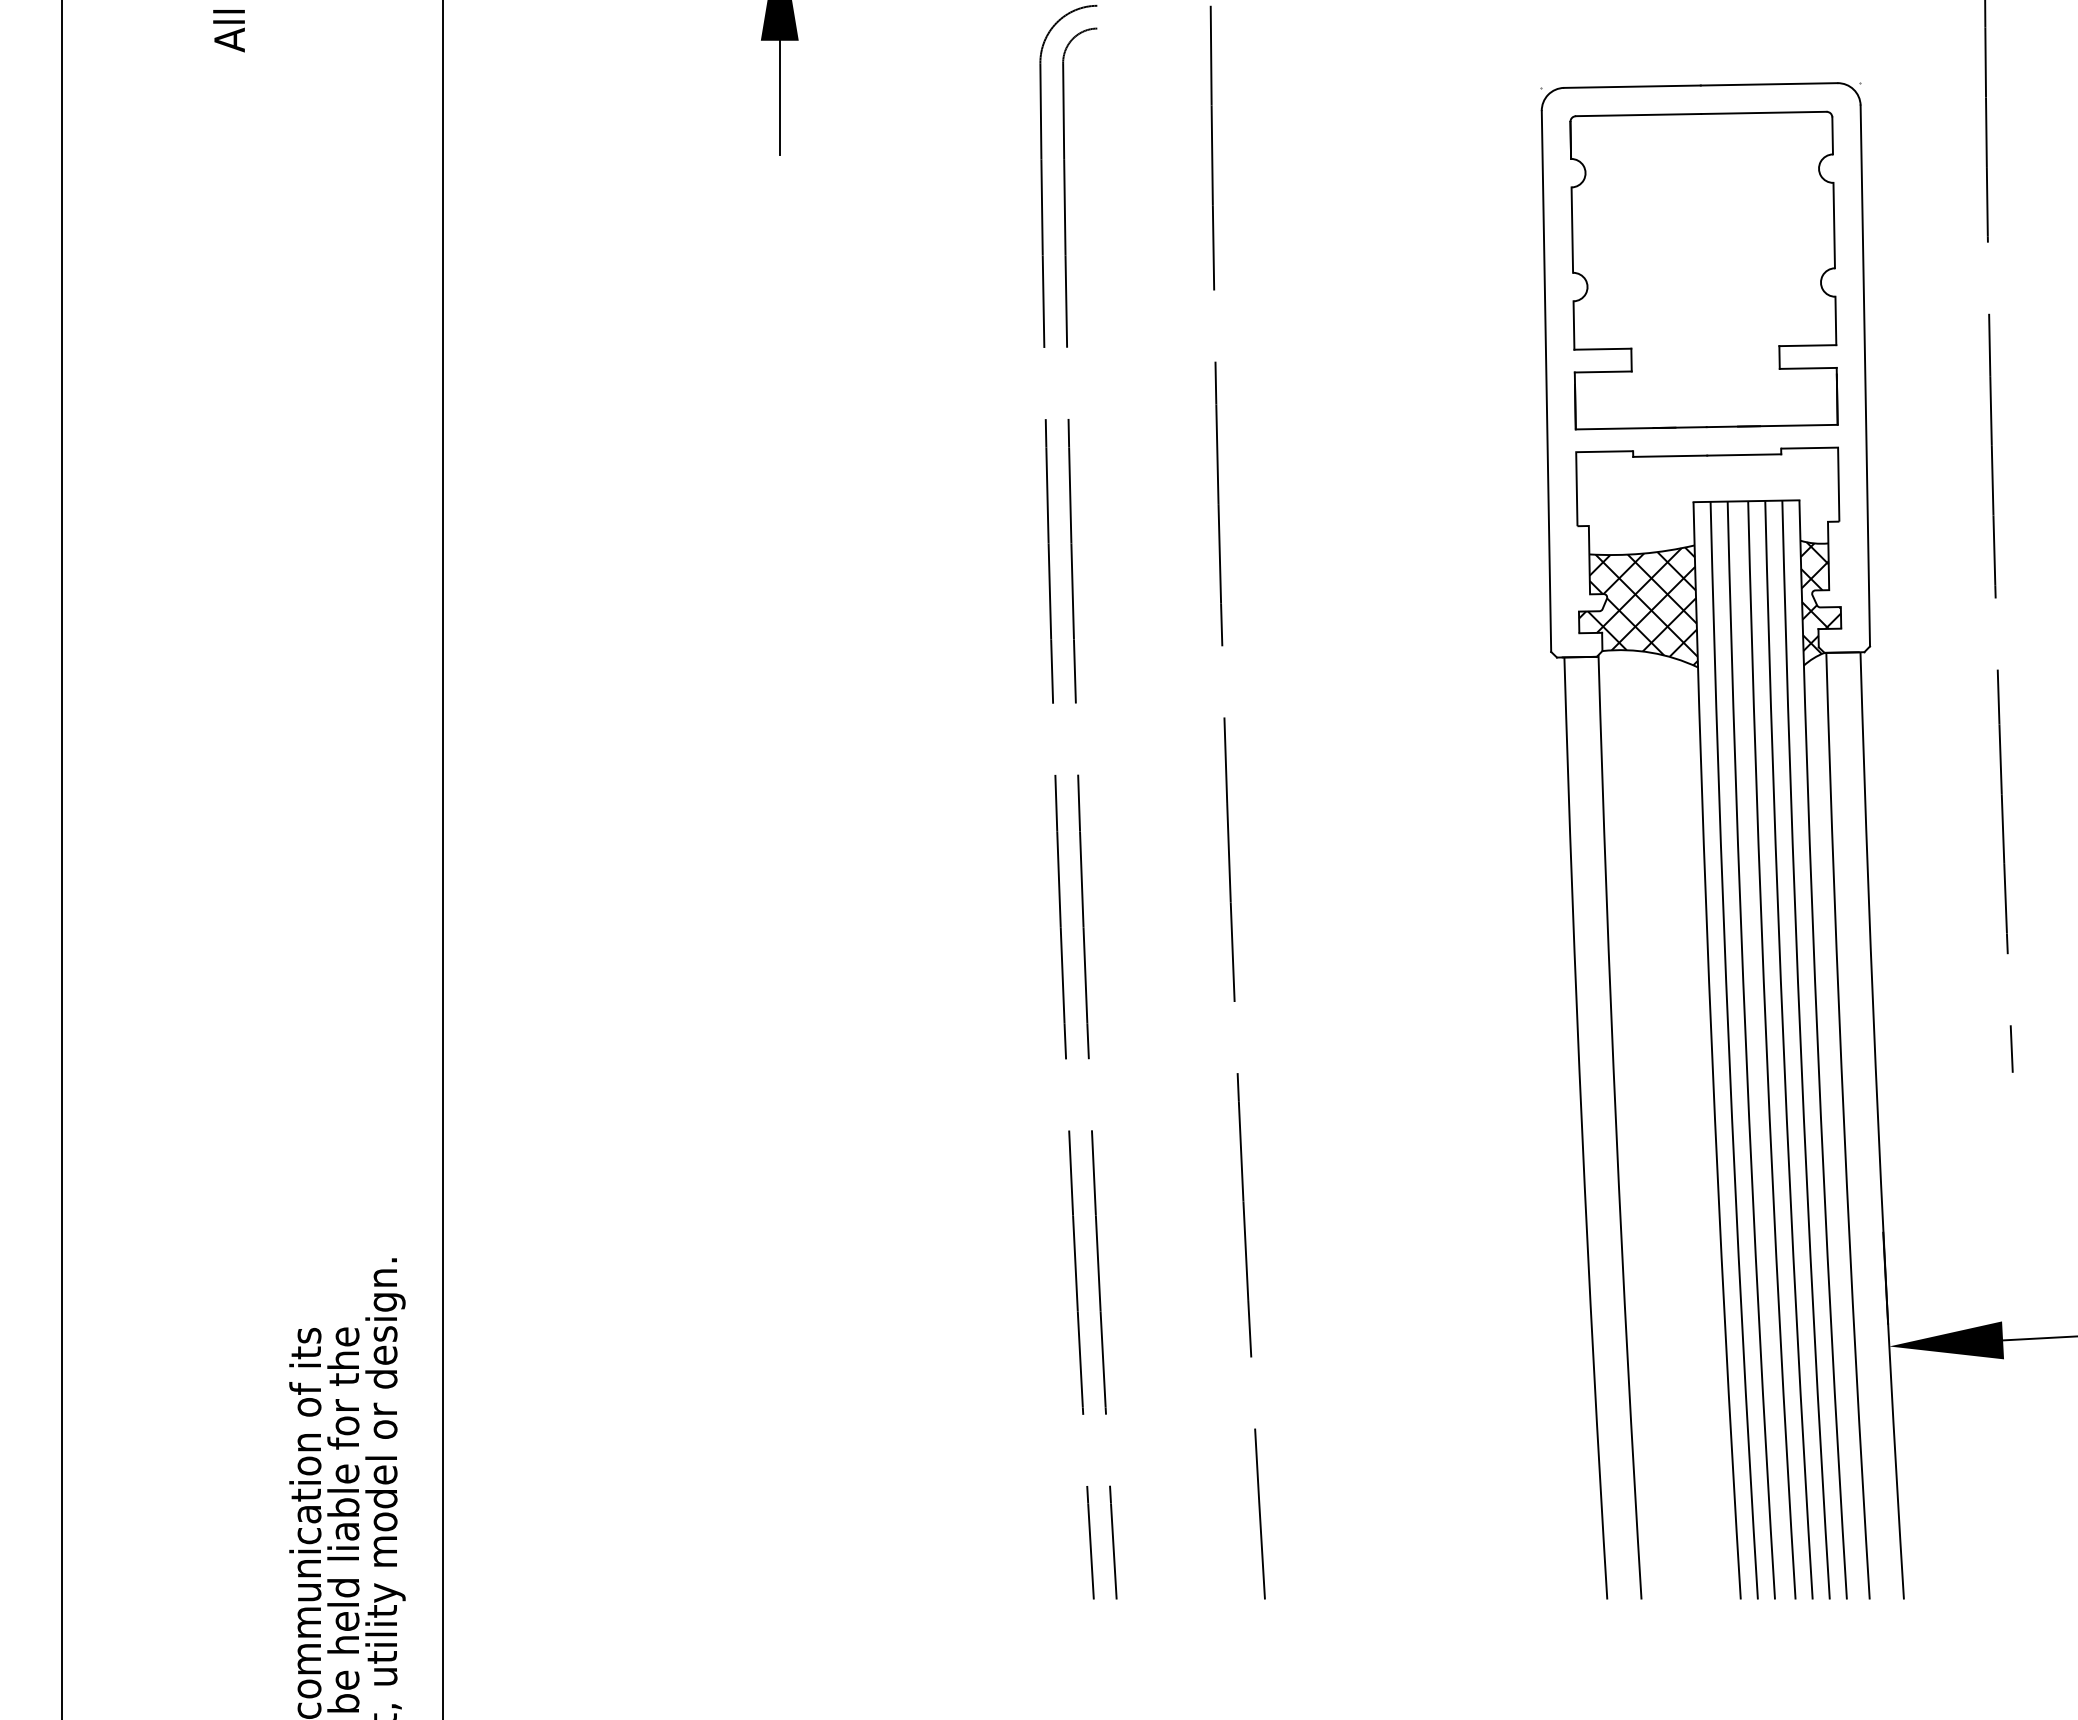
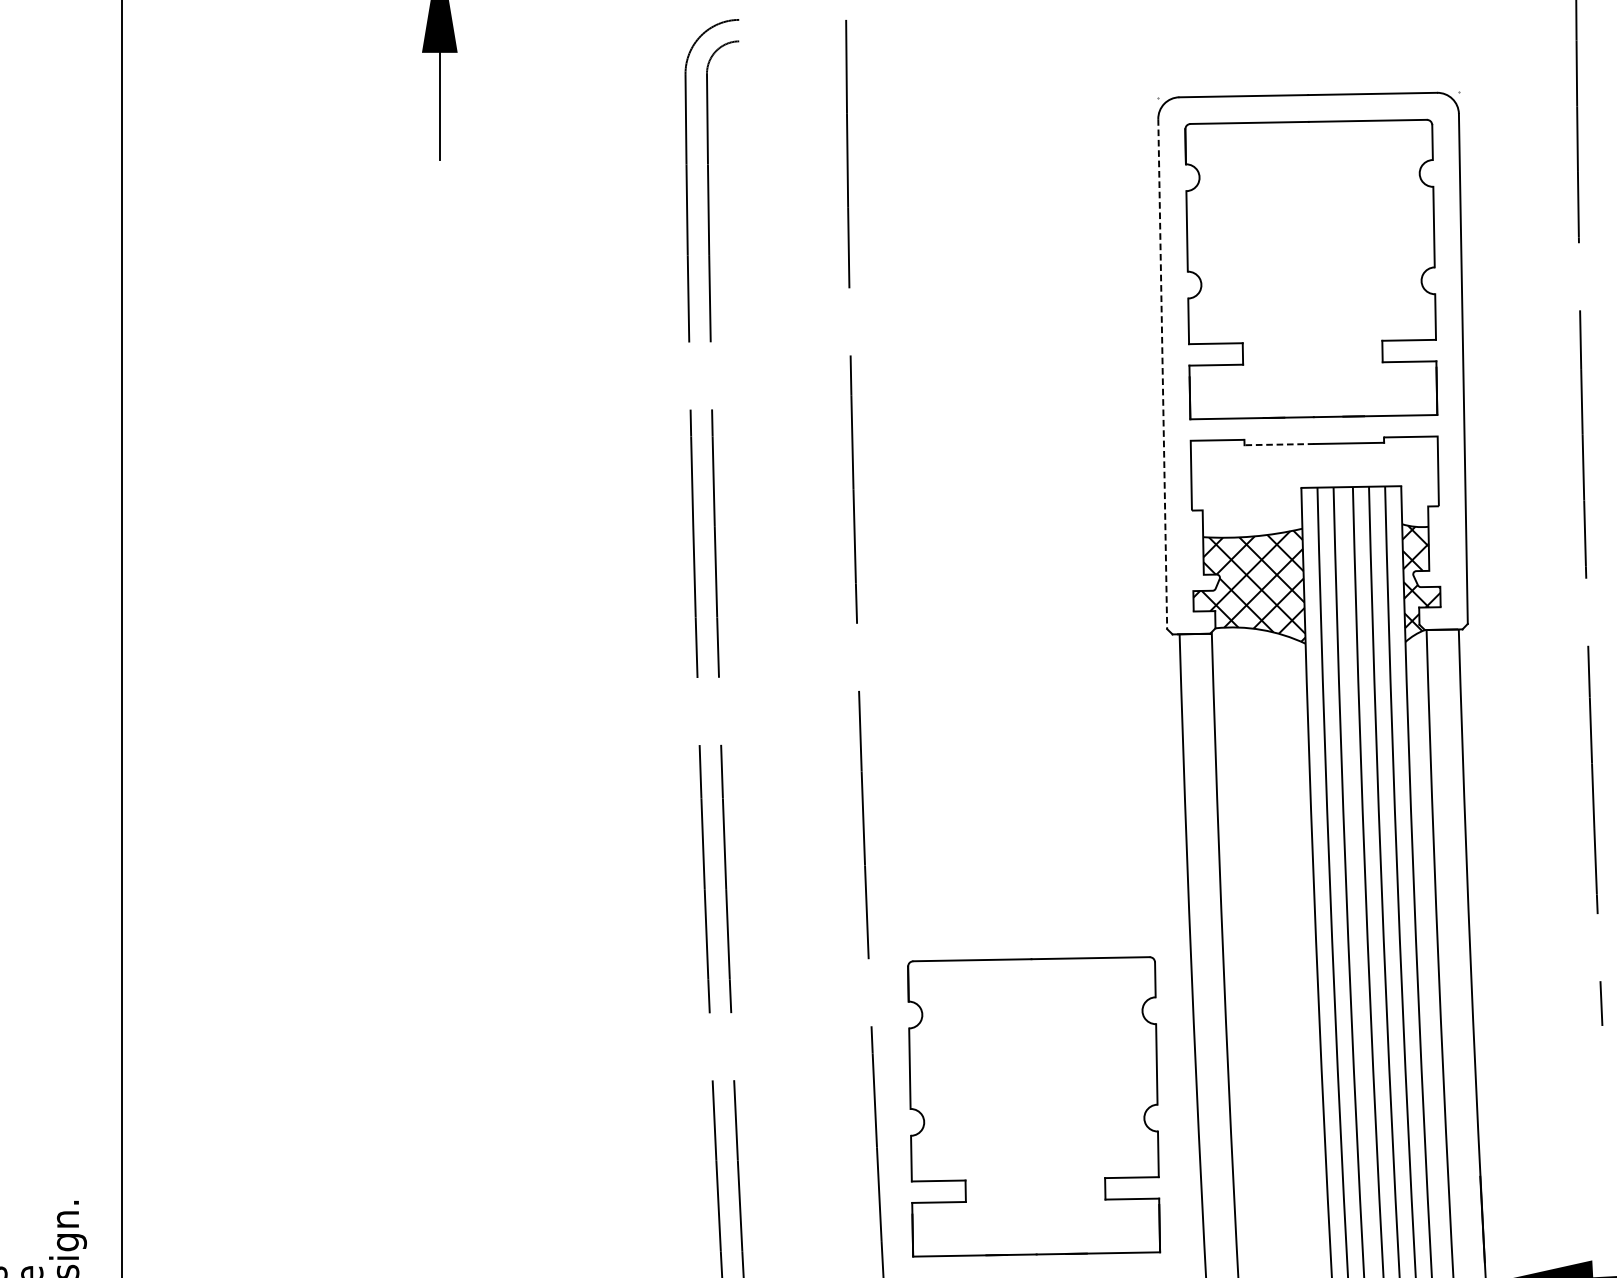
line: (1546, 382) -> (1162, 375), solid -> dashed
line: (1669, 456) -> (1278, 444), solid -> dashed
part: (1409, 1158) -> (1033, 1106), added

